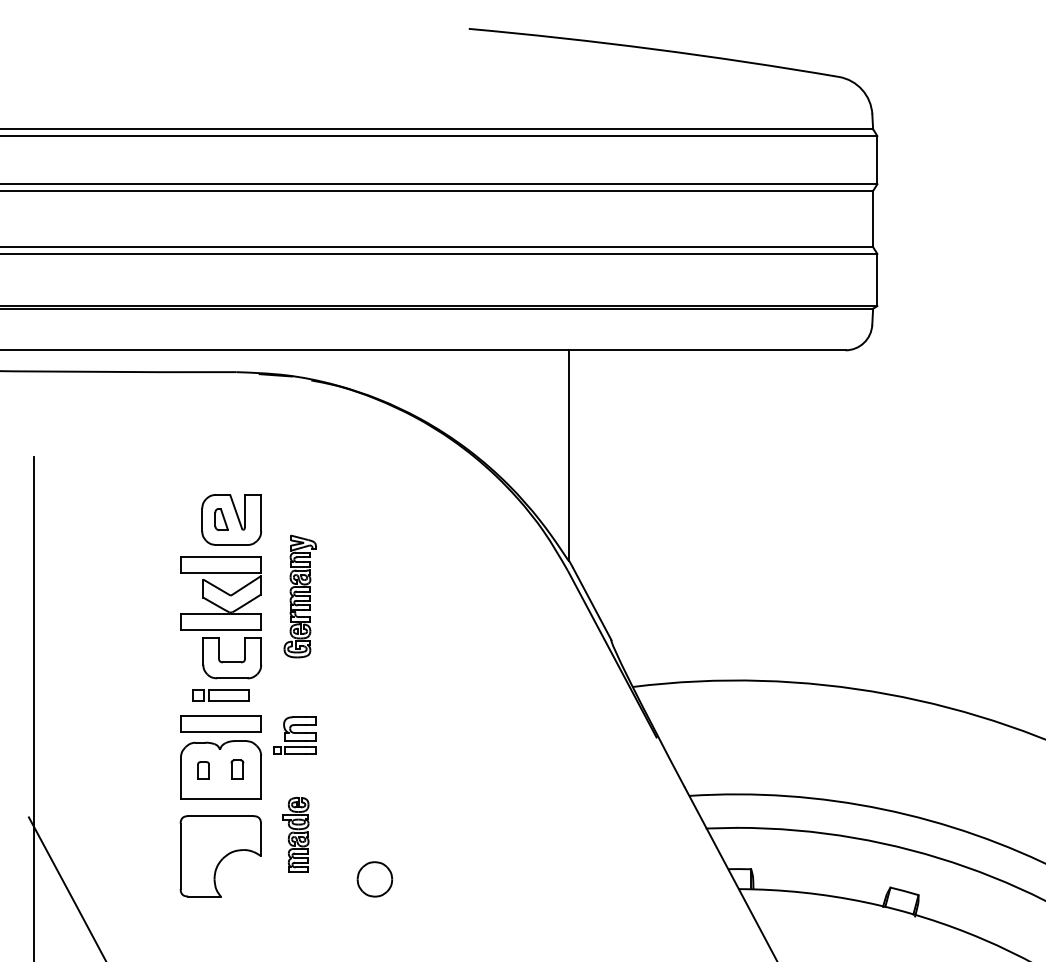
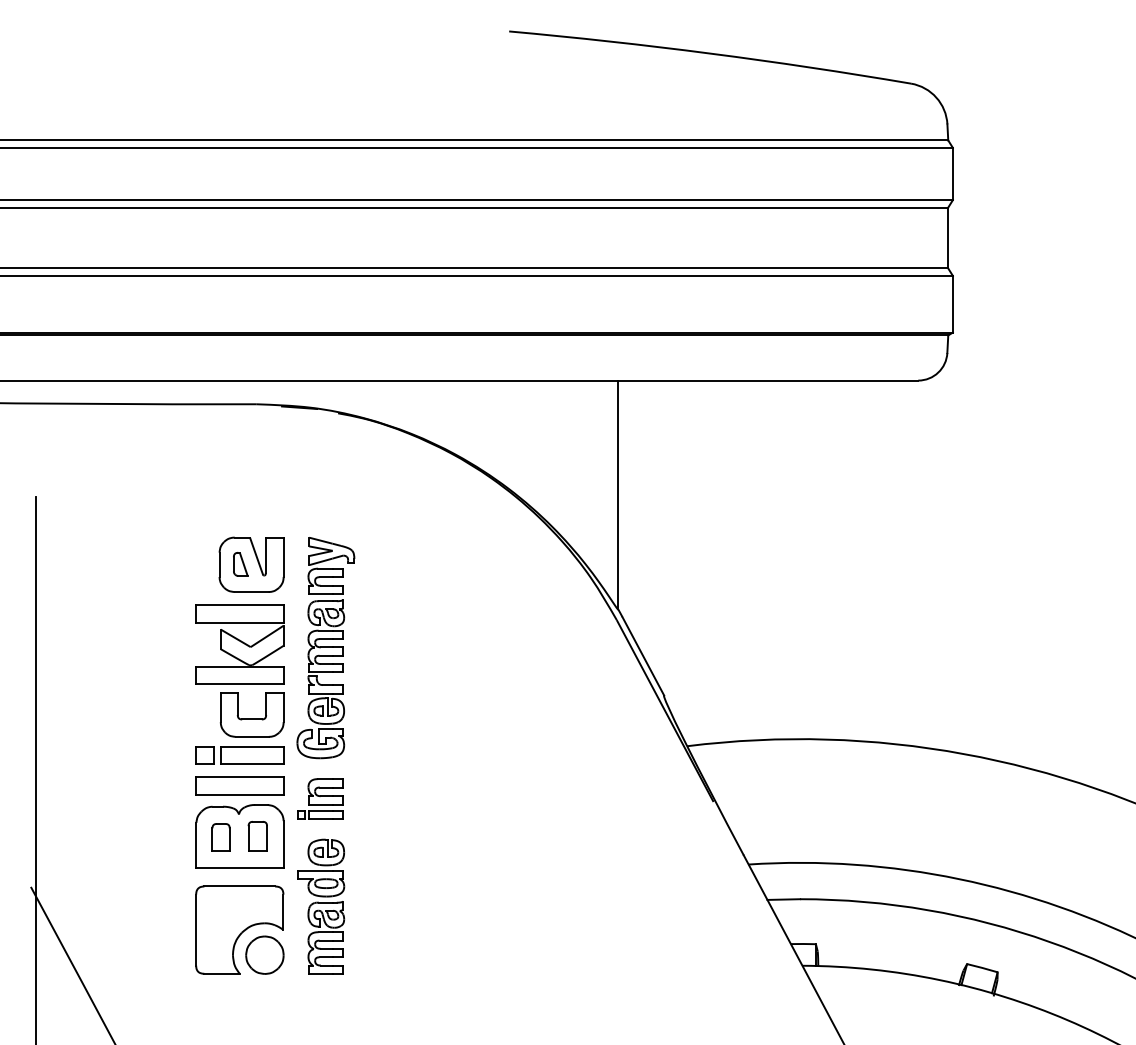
part: (300, 596) -> (326, 647), size x1.67
part: (220, 695) -> (239, 755), size x1.43
part: (237, 769) -> (257, 835), size x1.43
part: (203, 770) -> (220, 836), size x1.43
part: (295, 834) -> (320, 906), size x1.67
part: (374, 879) -> (264, 955), moved

